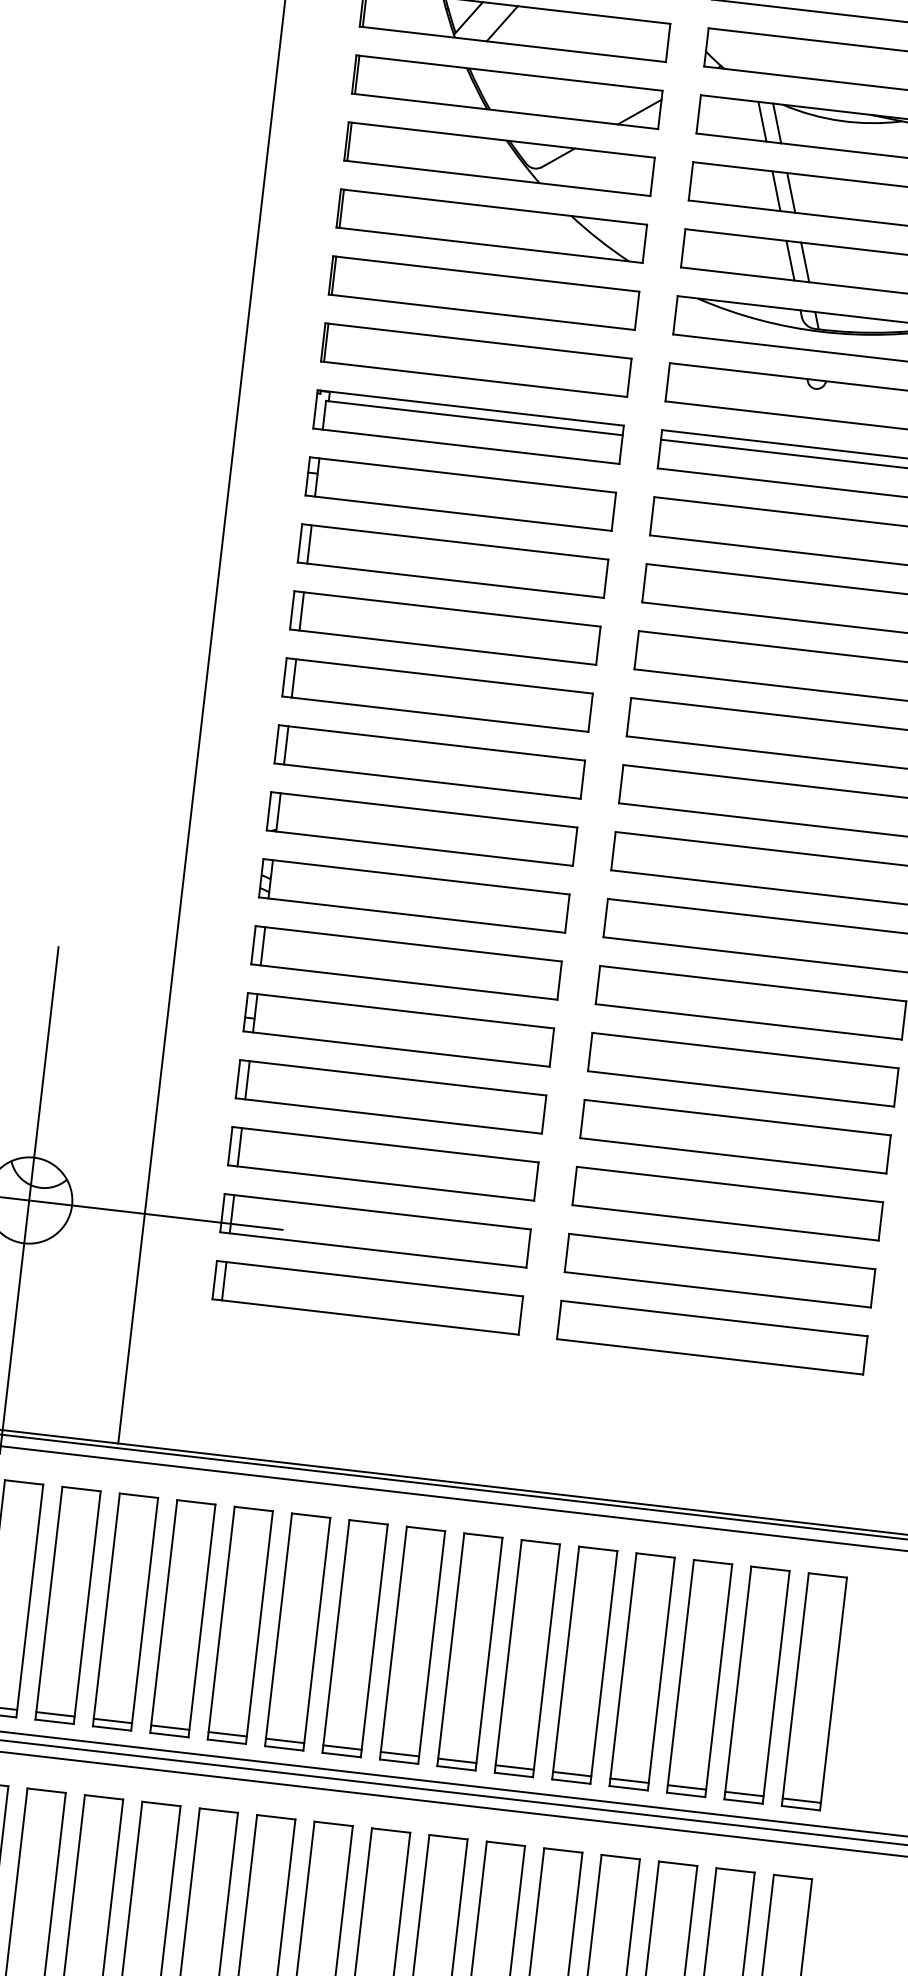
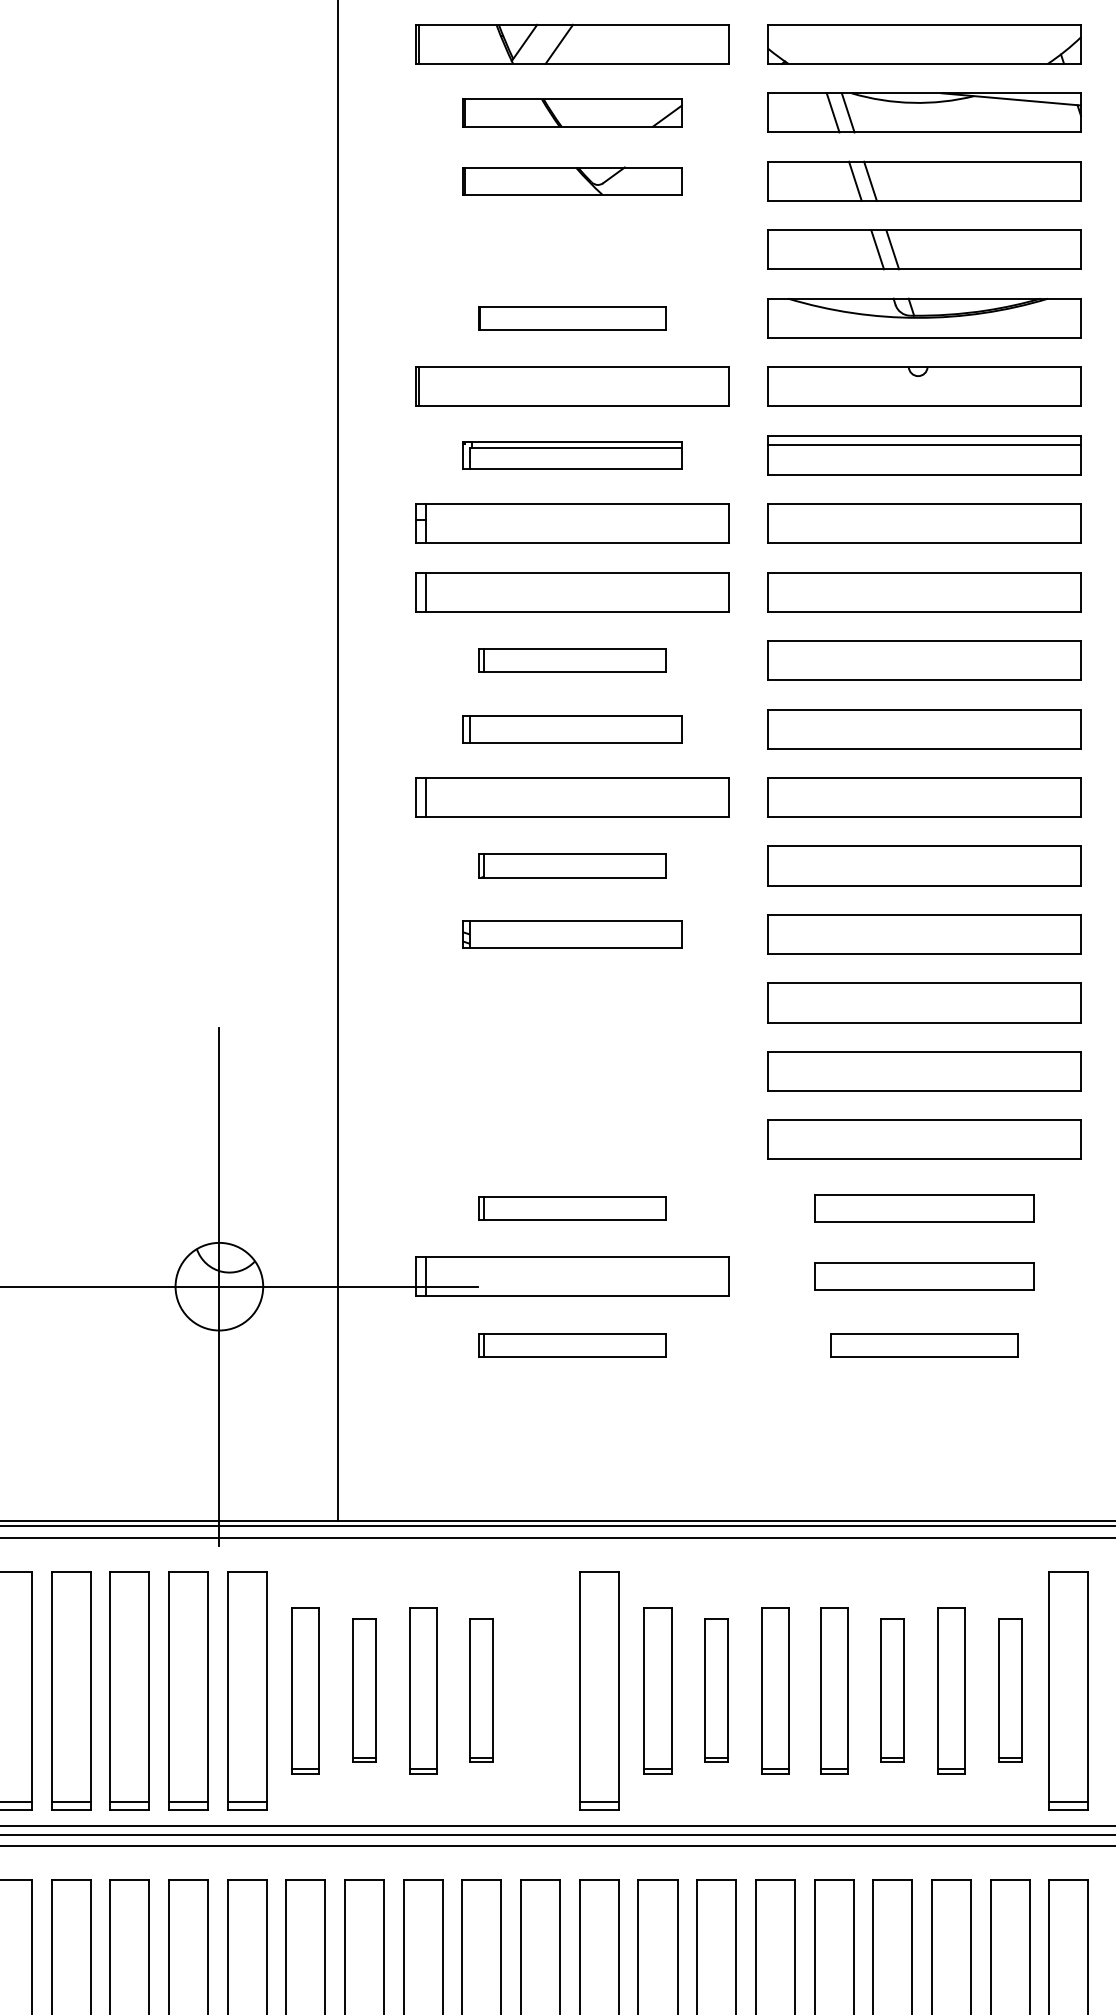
part: (507, 91) -> (572, 112), size x0.7
part: (499, 158) -> (572, 180), size x0.7
part: (492, 225) -> (572, 249), removed
part: (484, 293) -> (572, 318), size x0.6
part: (468, 427) -> (572, 455), size x0.7
part: (445, 627) -> (572, 660), size x0.6
part: (437, 695) -> (572, 729), size x0.7
part: (422, 828) -> (572, 865), size x0.6
part: (414, 895) -> (572, 934), size x0.7
part: (406, 962) -> (572, 1002), removed
part: (398, 1029) -> (572, 1071), removed
part: (391, 1096) -> (572, 1139), removed
part: (383, 1163) -> (572, 1208), size x0.6
part: (727, 1203) -> (924, 1208), size x0.7
part: (720, 1270) -> (924, 1276), size x0.7
part: (367, 1297) -> (572, 1345), size x0.6
part: (712, 1337) -> (924, 1345), size x0.6
part: (67, 1605) -> (305, 1690), size x0.7
part: (125, 1611) -> (364, 1690), size x0.6
part: (183, 1618) -> (423, 1690), size x0.7
part: (239, 1625) -> (481, 1690), size x0.6
part: (297, 1631) -> (540, 1690), removed
part: (412, 1645) -> (657, 1690), size x0.7
part: (469, 1651) -> (716, 1690), size x0.6
part: (527, 1658) -> (775, 1690), size x0.7
part: (585, 1665) -> (834, 1690), size x0.7
part: (641, 1671) -> (892, 1690), size x0.6
part: (699, 1678) -> (951, 1690), size x0.7
part: (757, 1685) -> (1010, 1690), size x0.6

